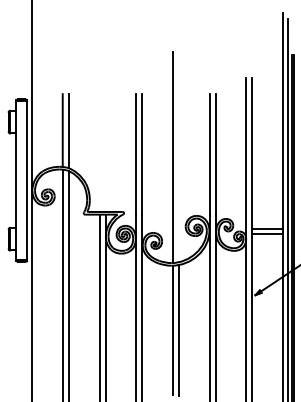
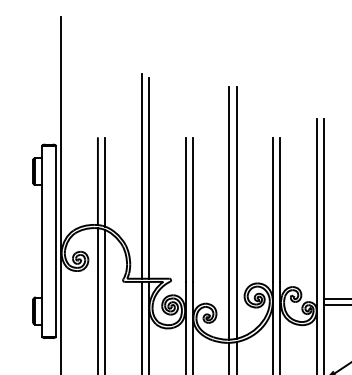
line: (99, 125) -> (141, 175), added
line: (105, 127) -> (148, 177), added
line: (179, 156) -> (237, 212), added

